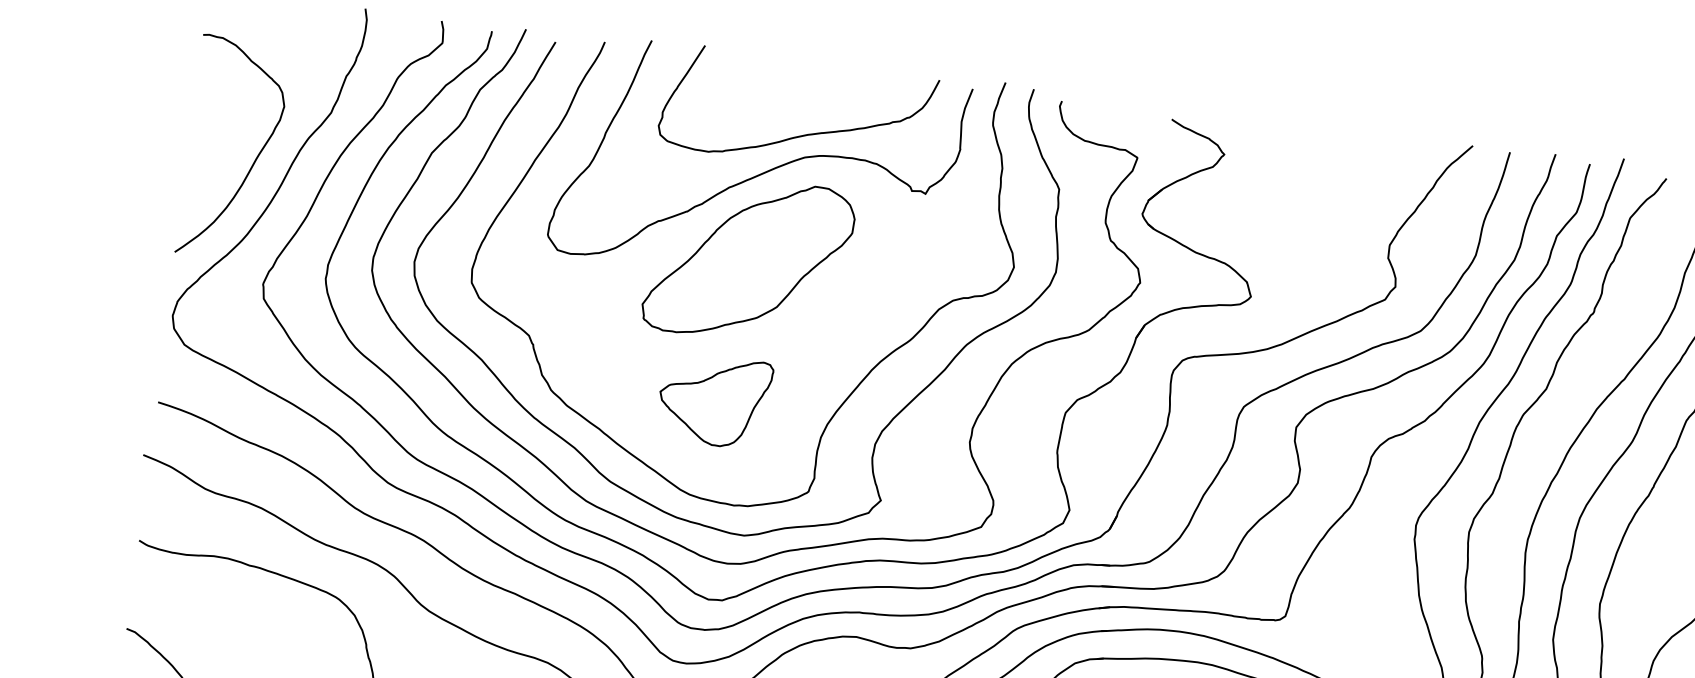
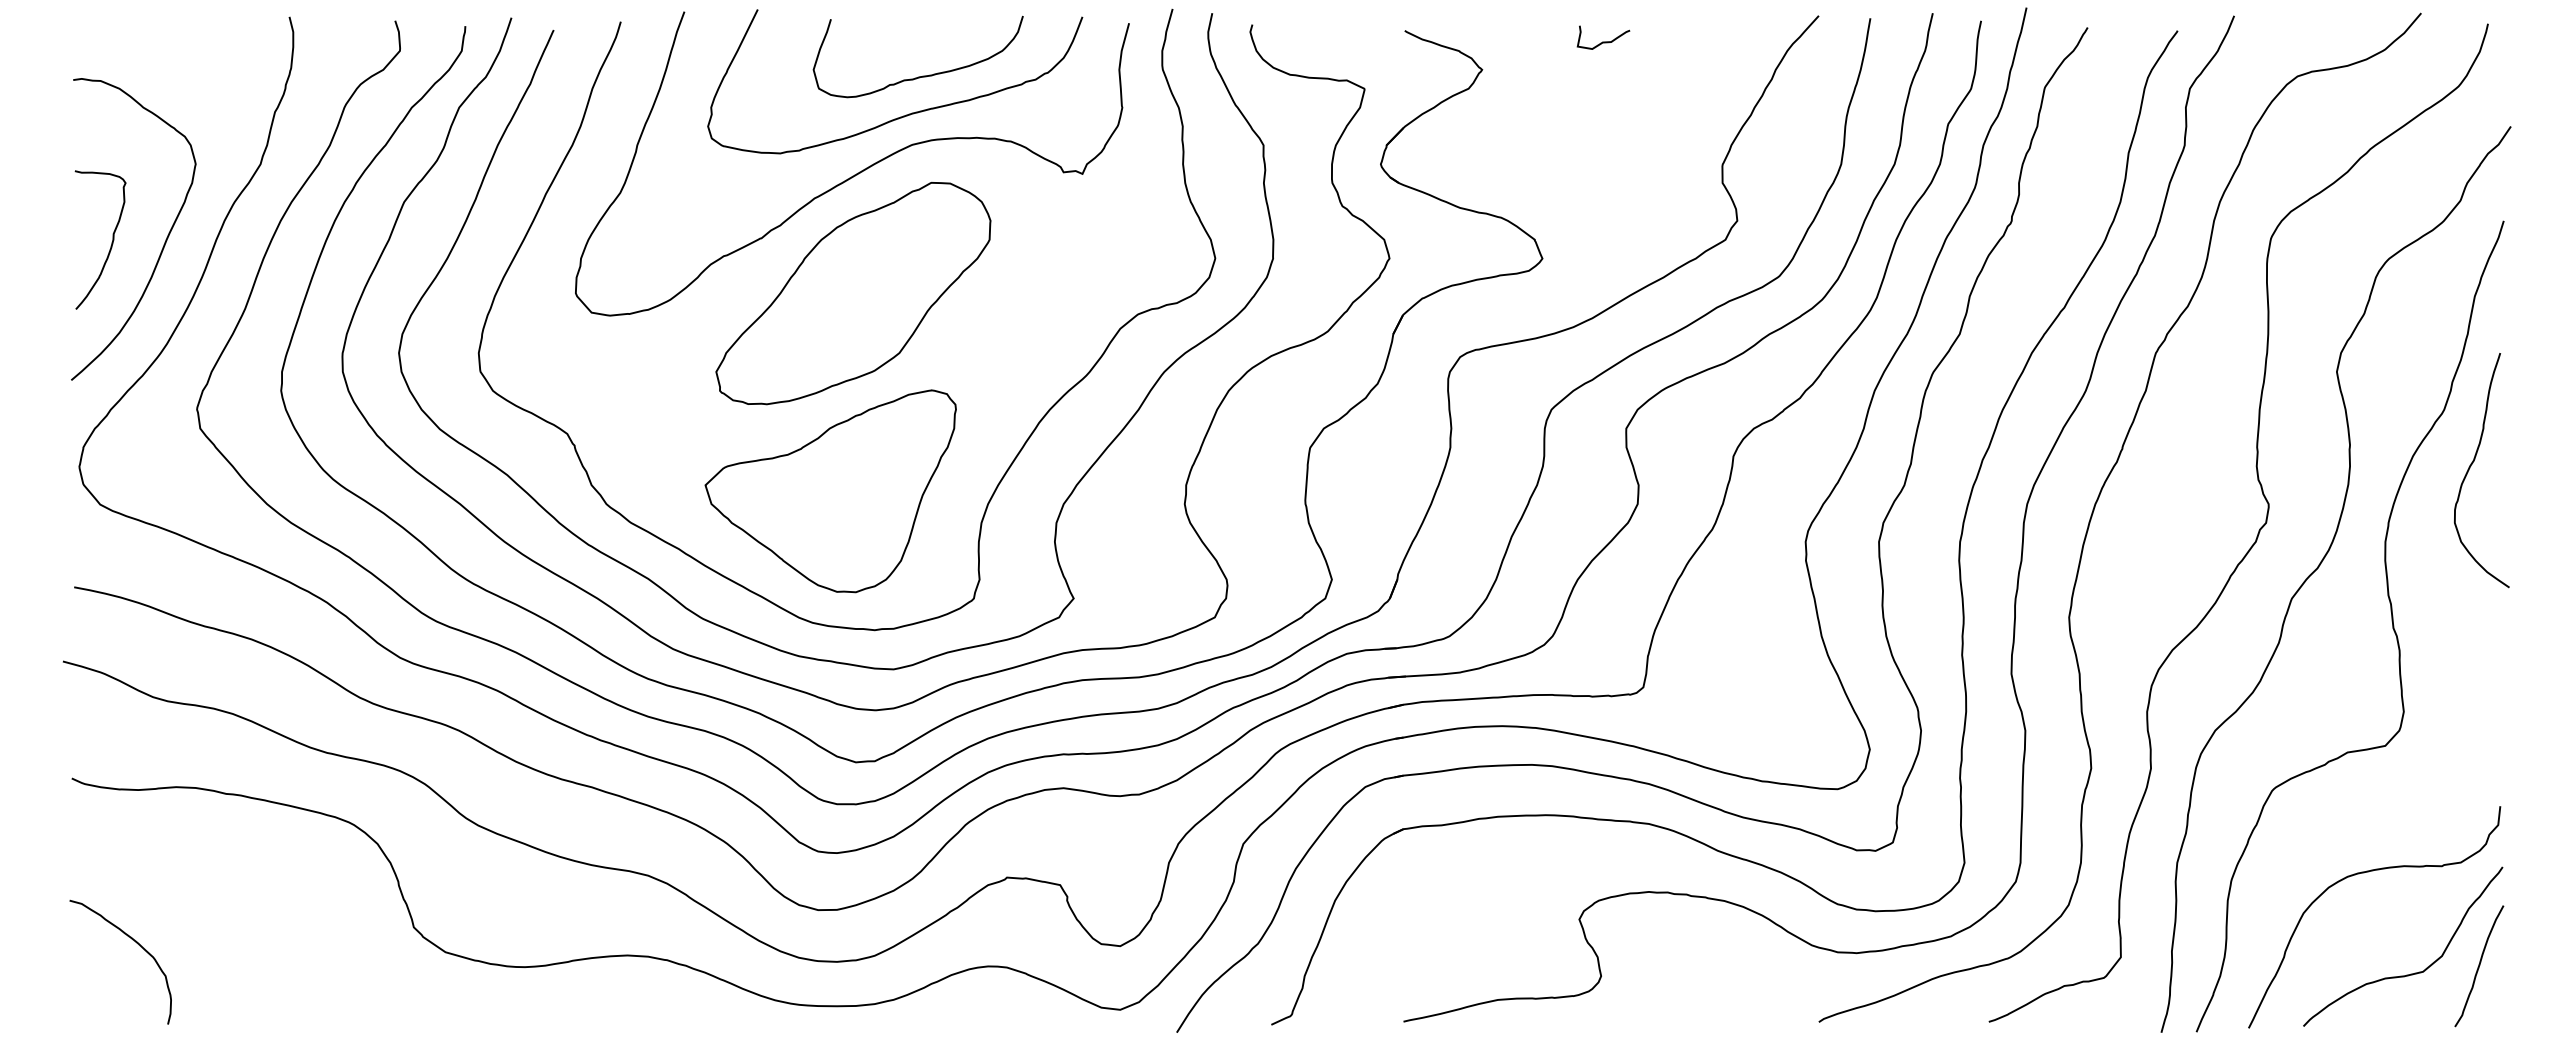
curve: (818, 108) -> (922, 75), added
curve: (1314, 144) -> (1603, 41), added
curve: (216, 155) -> (111, 242), added
part: (714, 401) -> (830, 491), size x1.67

